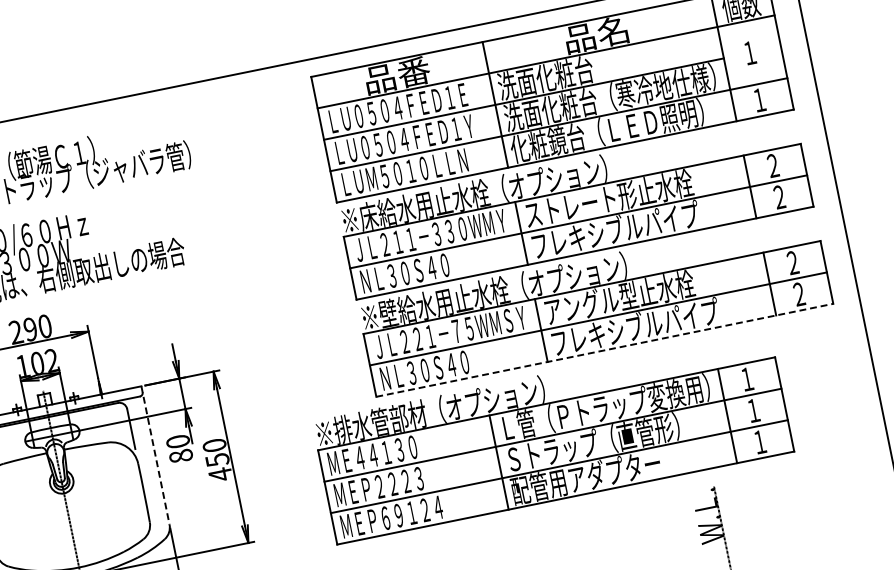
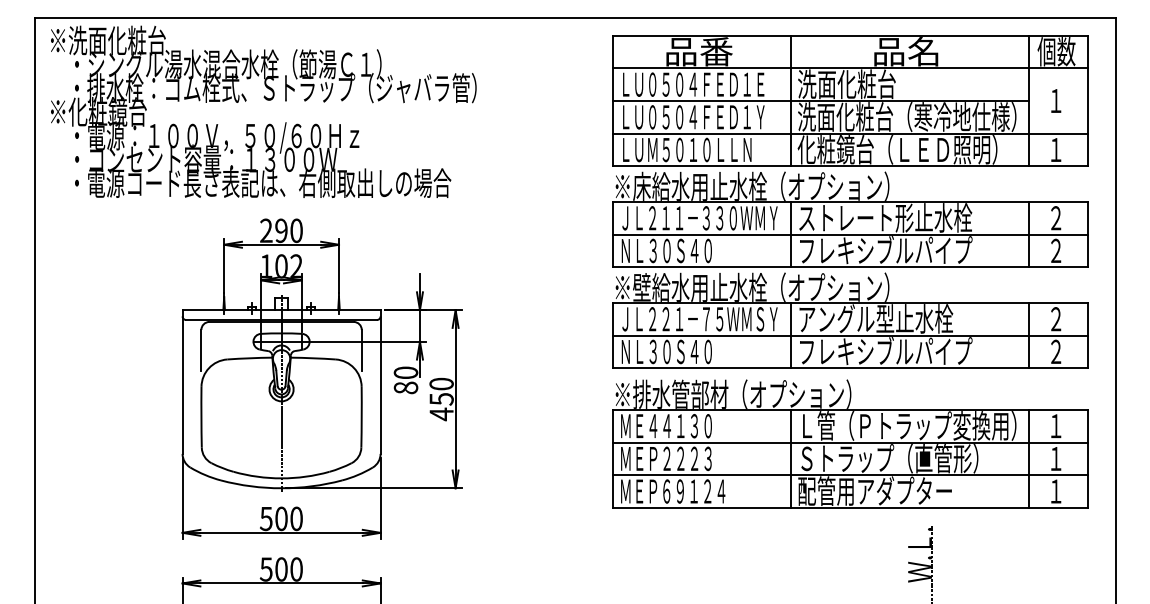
line: (604, 350) -> (850, 368), dashed -> solid
part: (553, 436) -> (850, 443), moved
line: (155, 455) -> (380, 382), dashed -> solid

